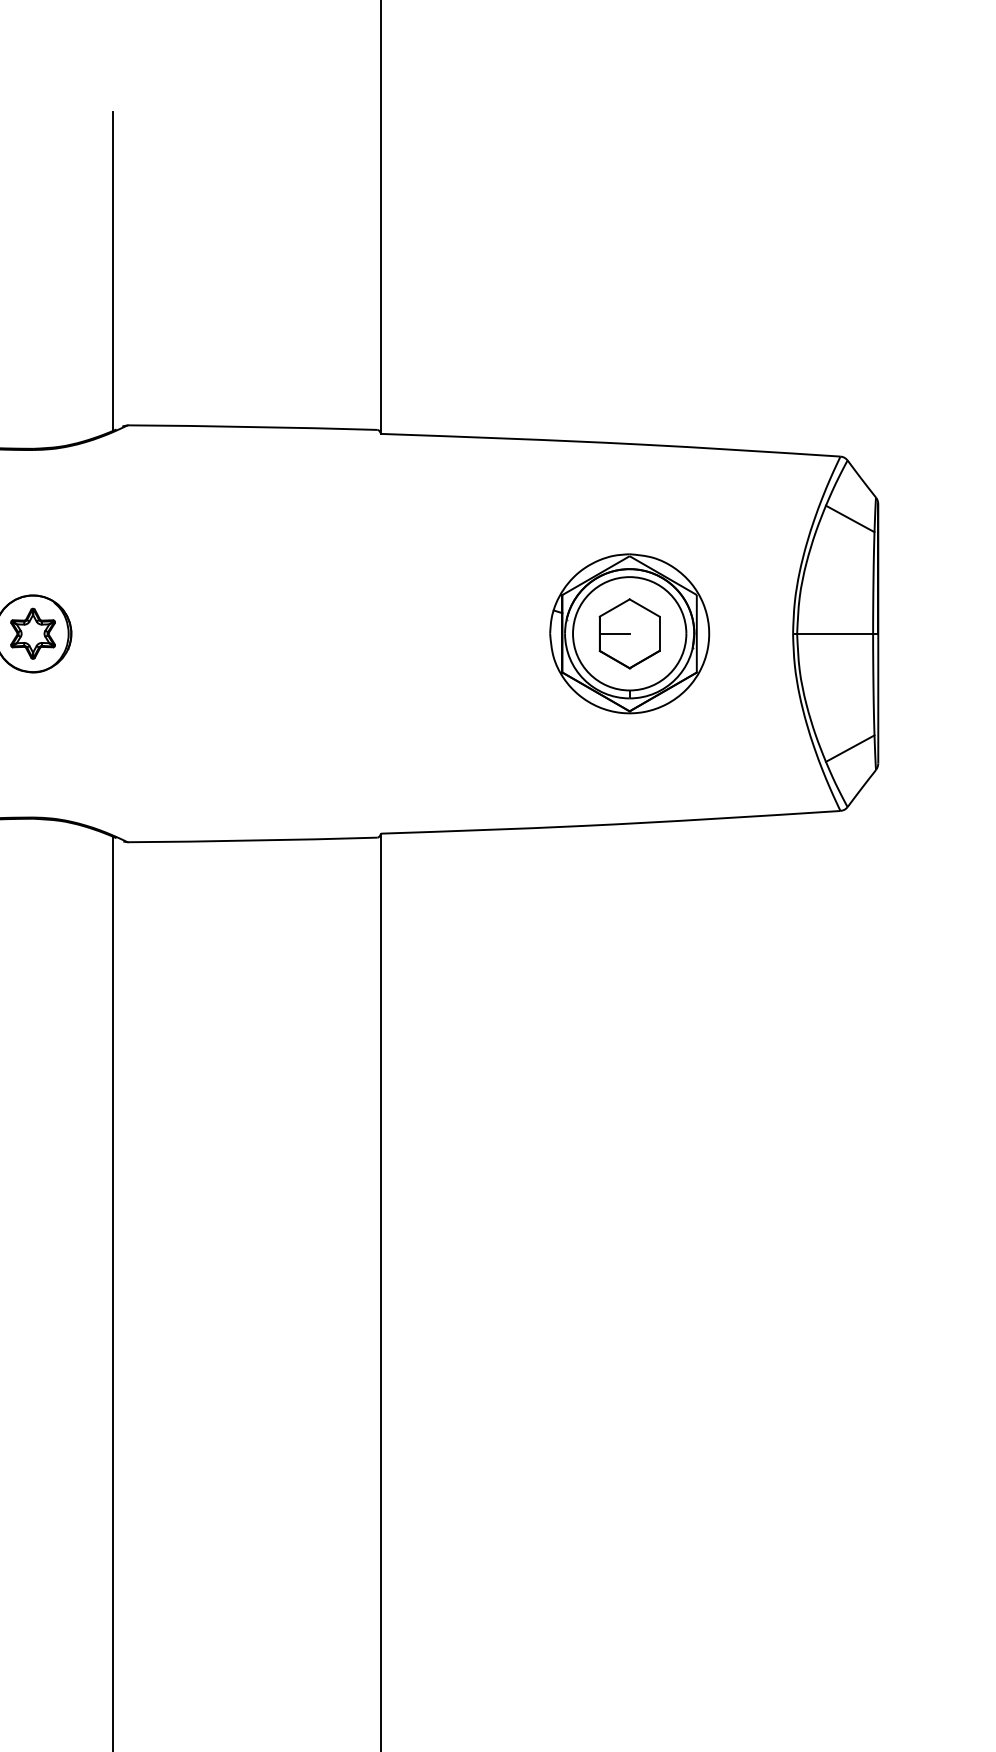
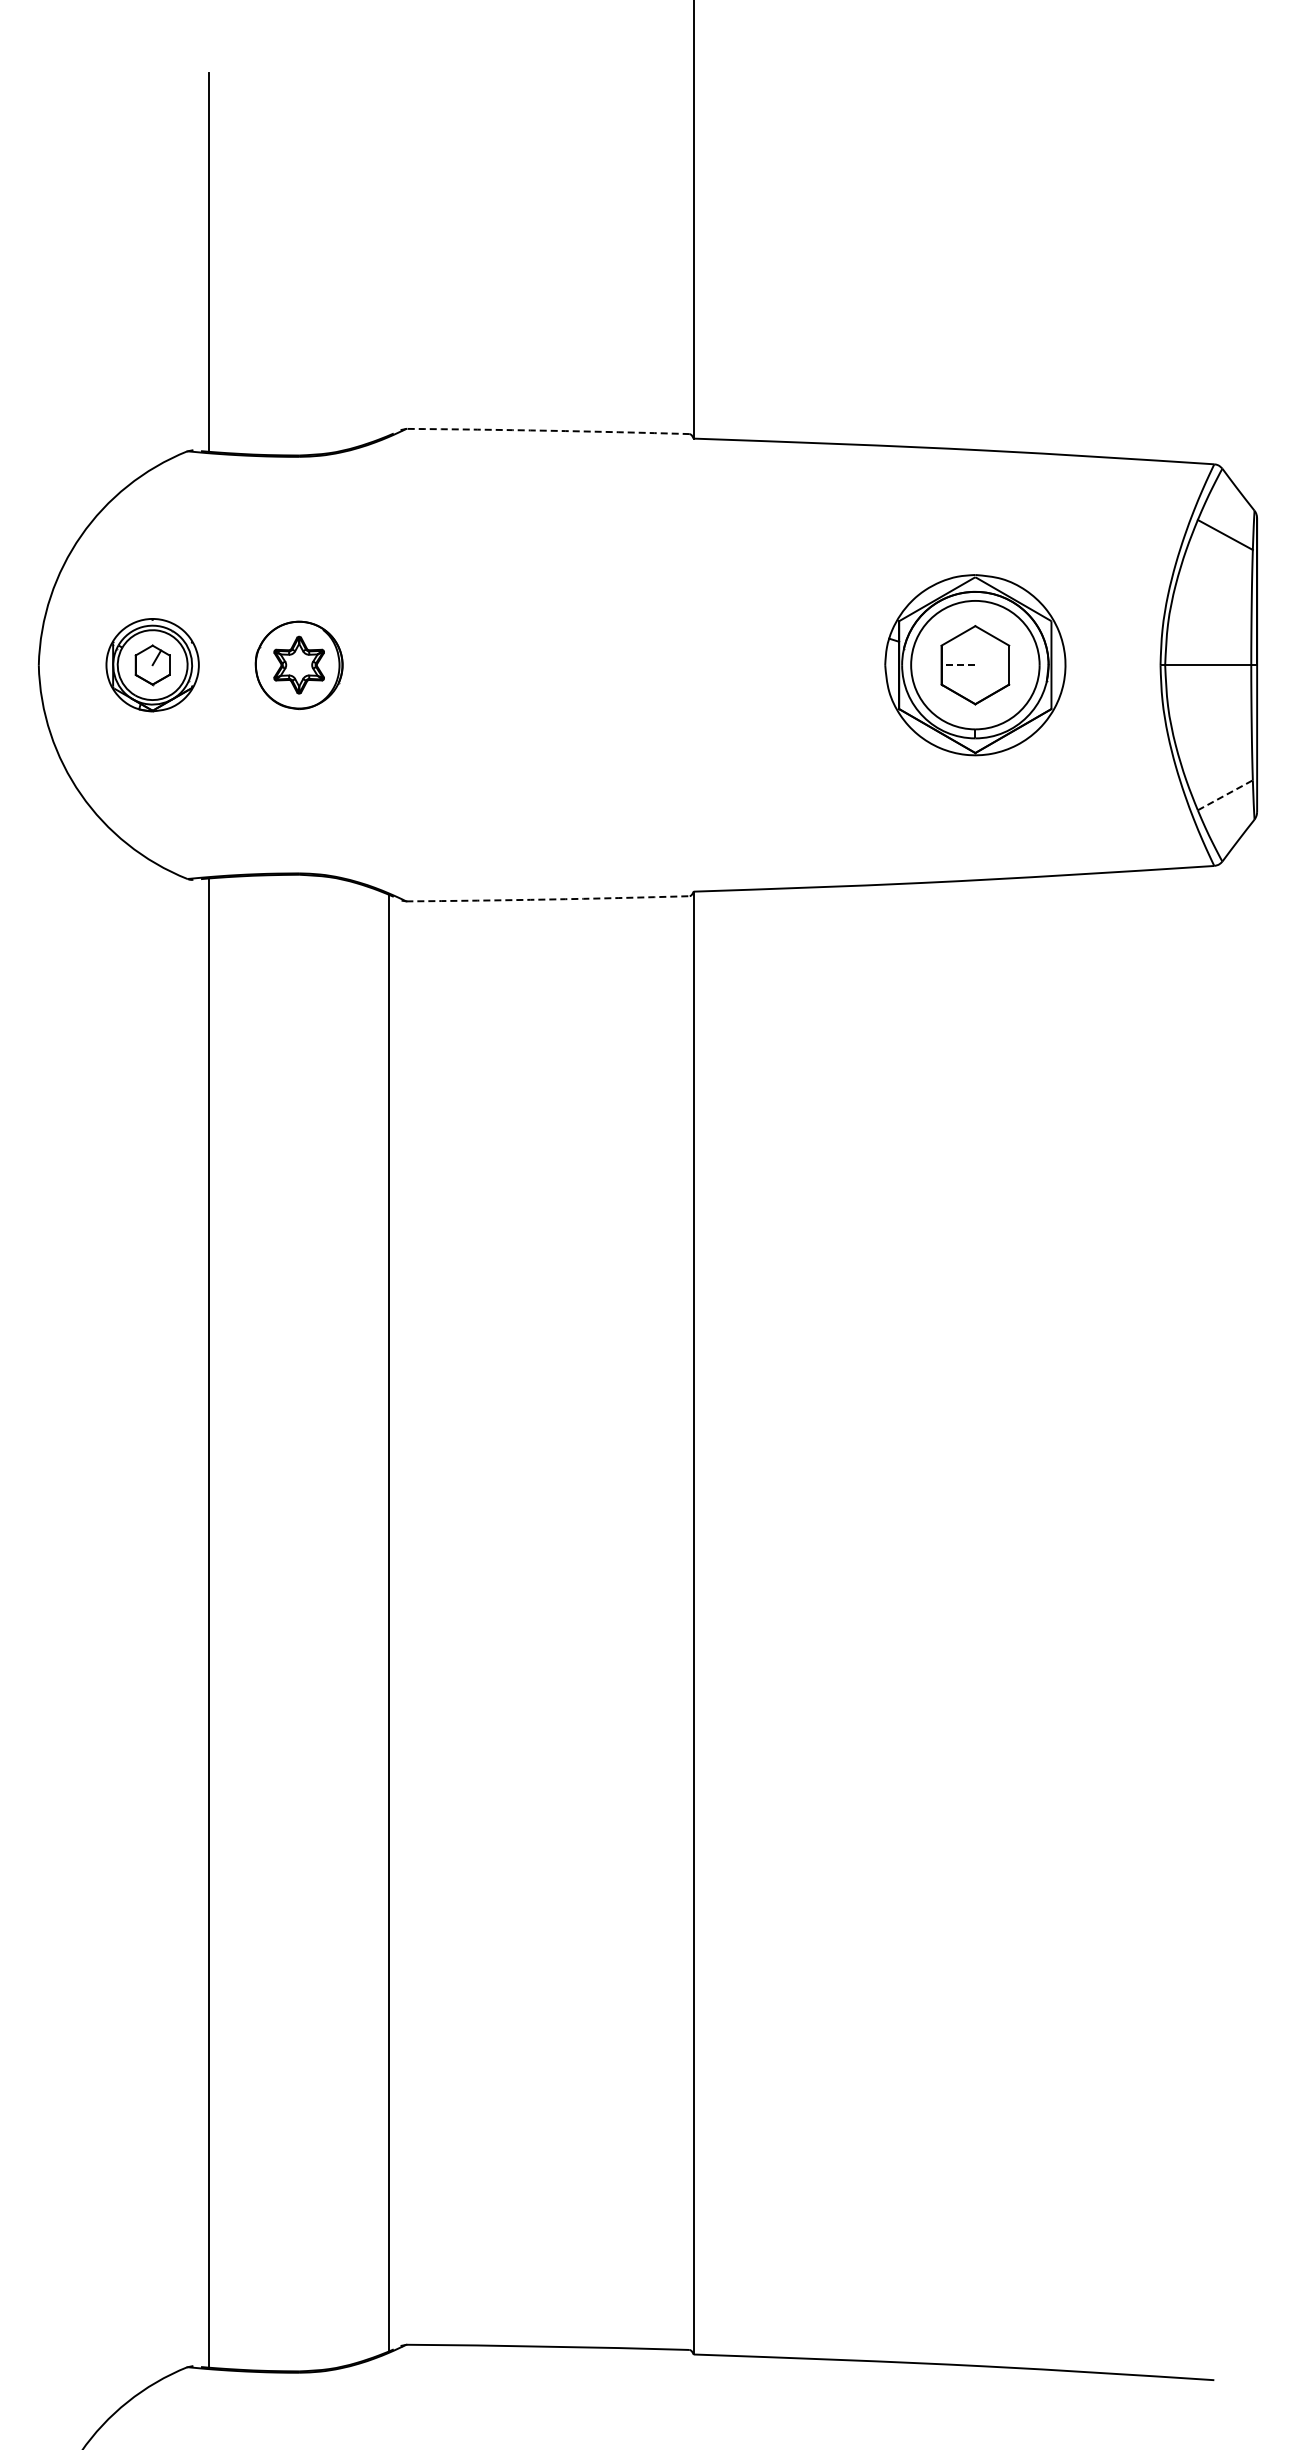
line: (112, 271) -> (389, 254), removed
arc: (253, 426) -> (548, 430), solid -> dashed
line: (614, 634) -> (958, 665), solid -> dashed
line: (850, 748) -> (1225, 795), solid -> dashed
arc: (253, 840) -> (548, 899), solid -> dashed

